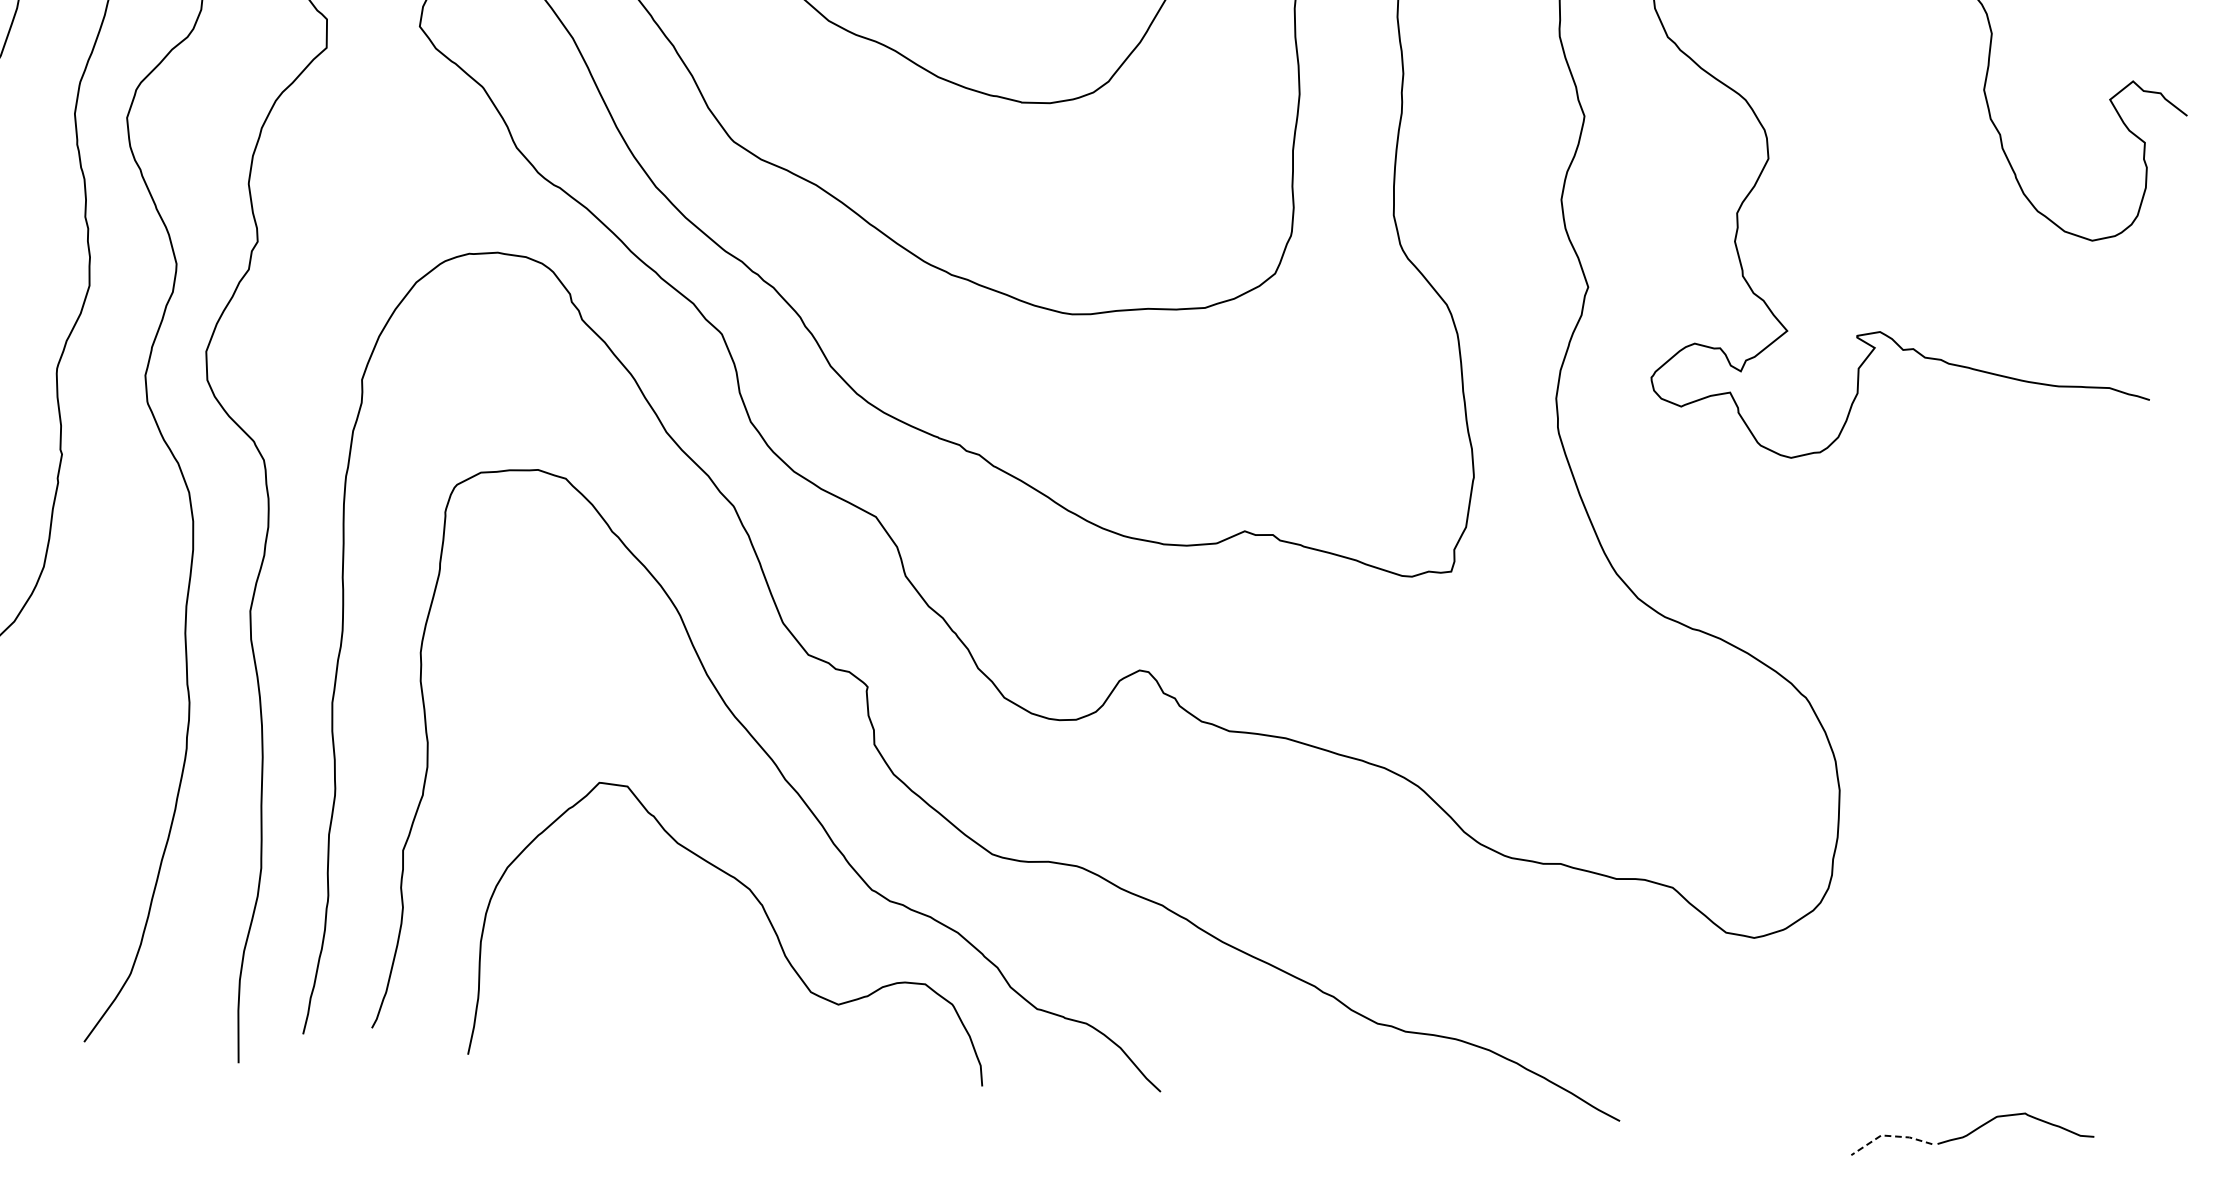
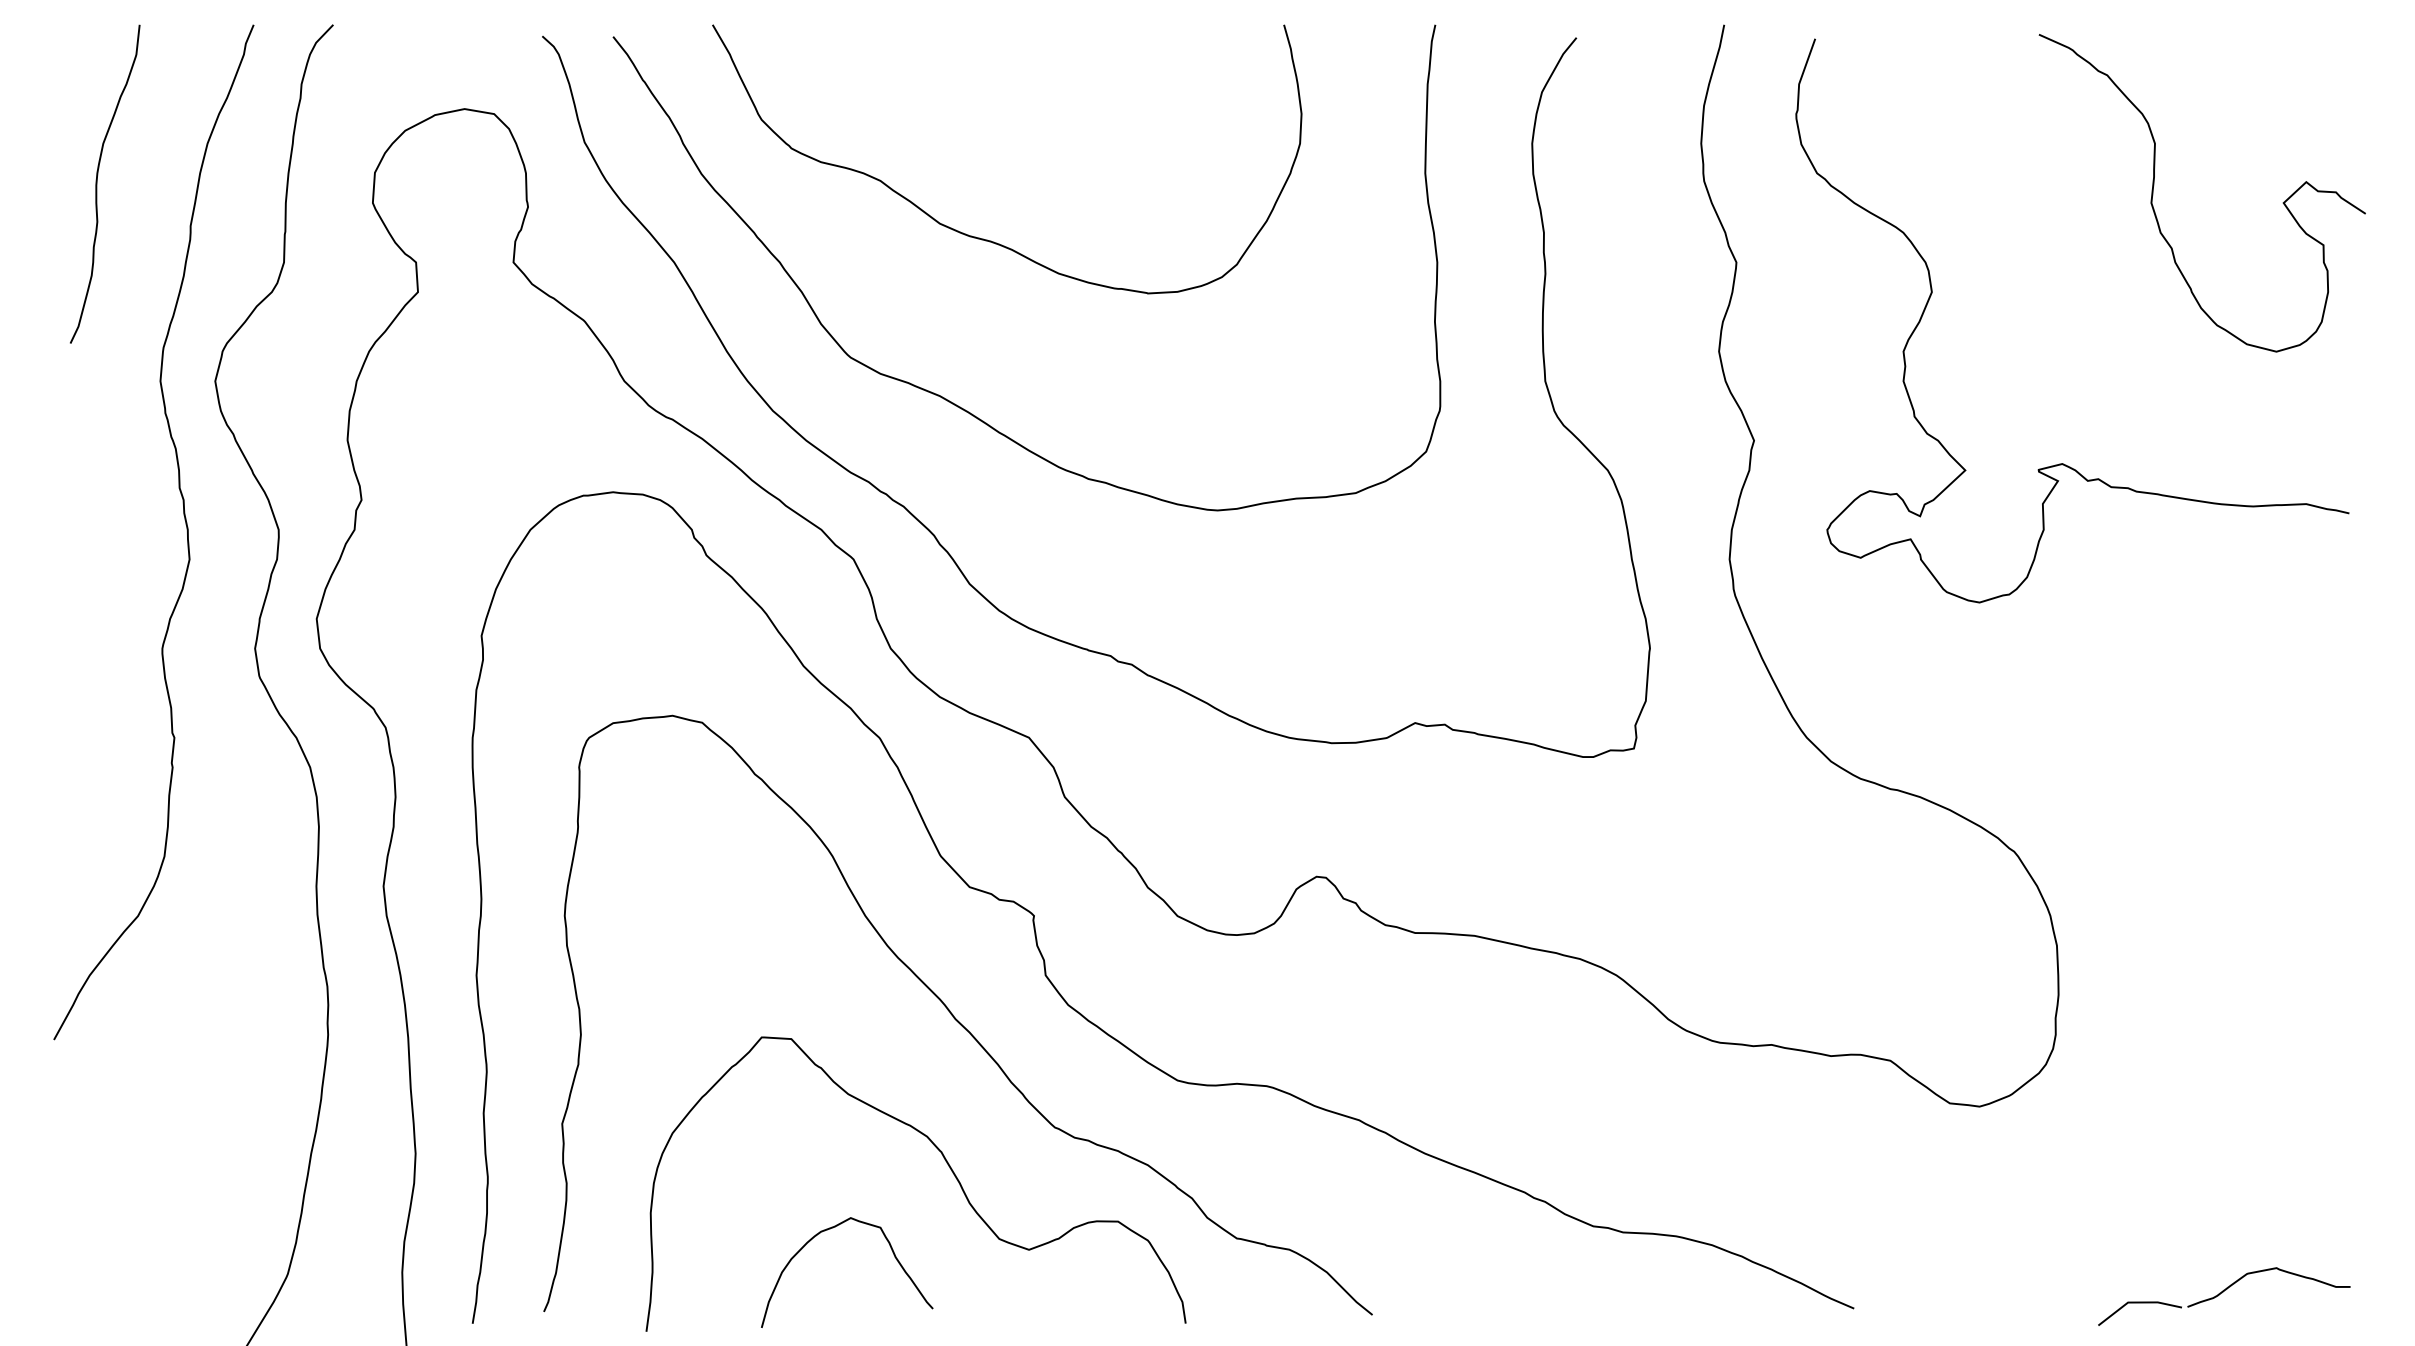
curve: (653, 970) -> (833, 1228), added
line: (1889, 1136) -> (2136, 1302), dashed -> solid

